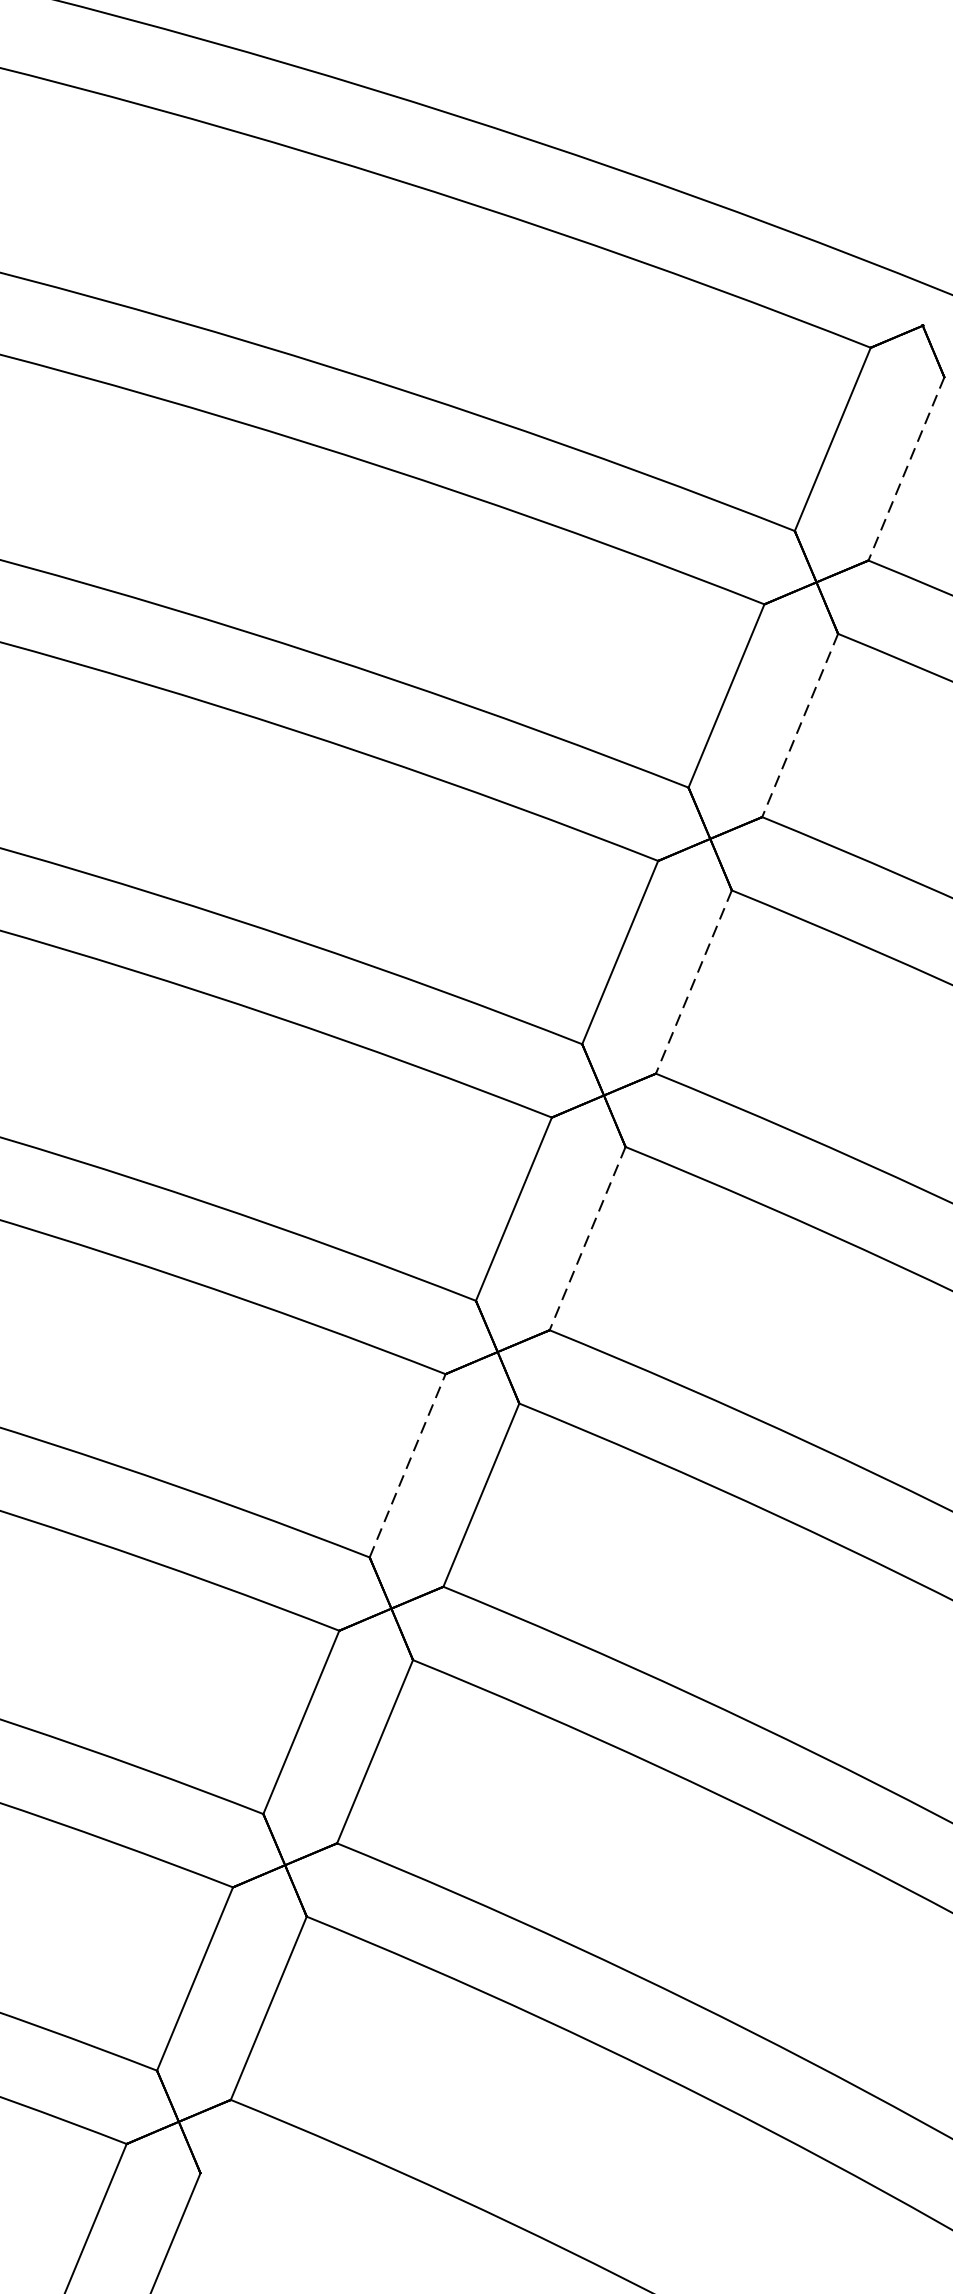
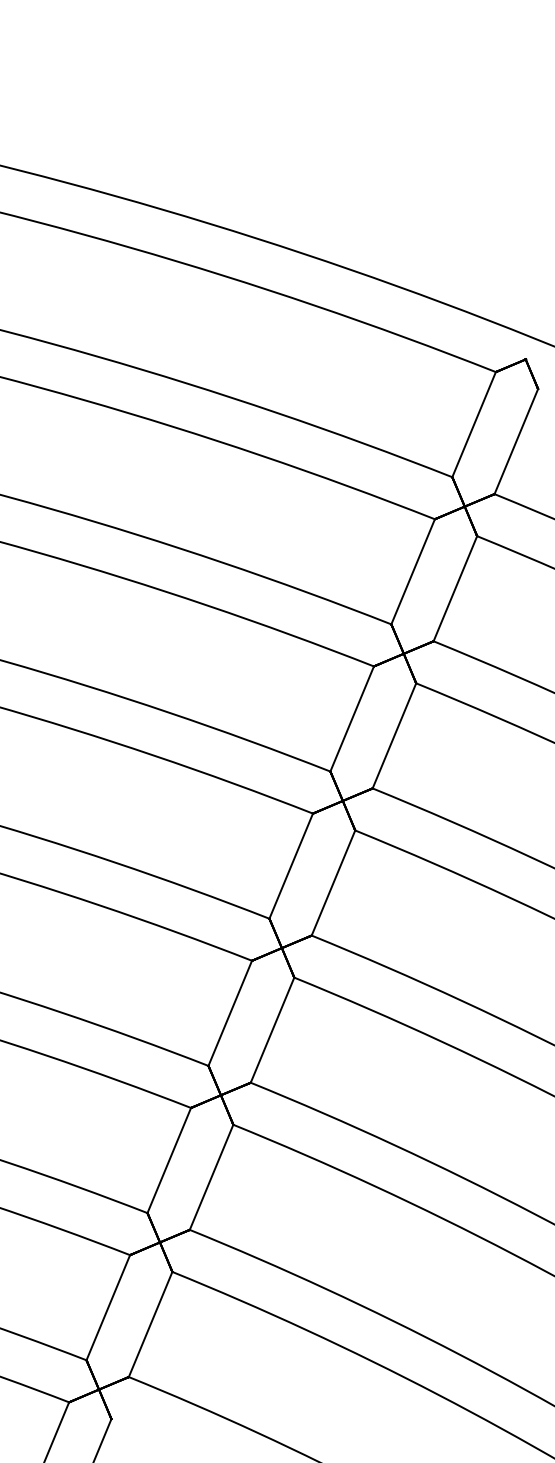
line: (906, 468) -> (516, 441), dashed -> solid
line: (800, 725) -> (455, 588), dashed -> solid
line: (694, 981) -> (394, 735), dashed -> solid
line: (587, 1239) -> (333, 883), dashed -> solid
line: (408, 1466) -> (230, 1013), dashed -> solid

